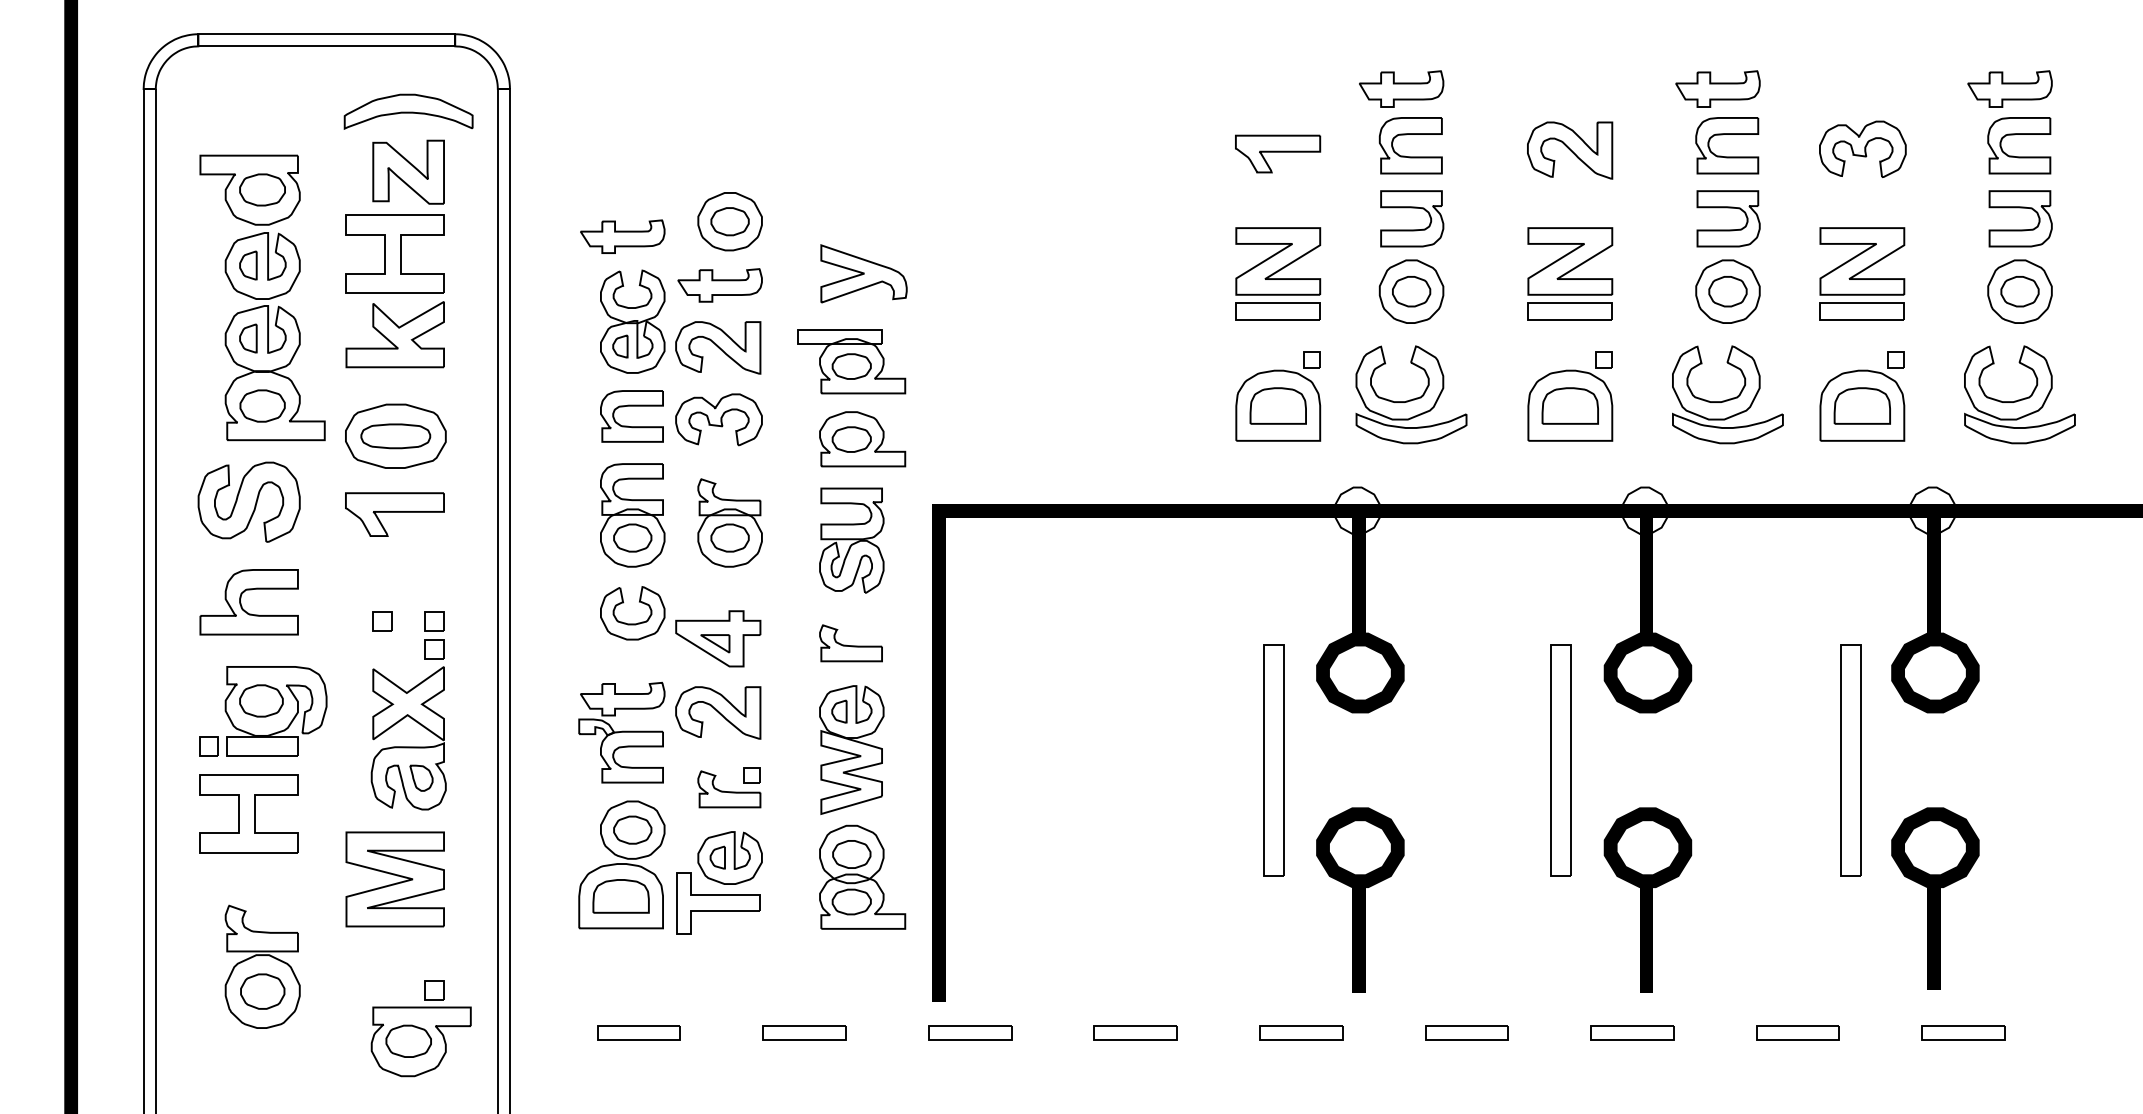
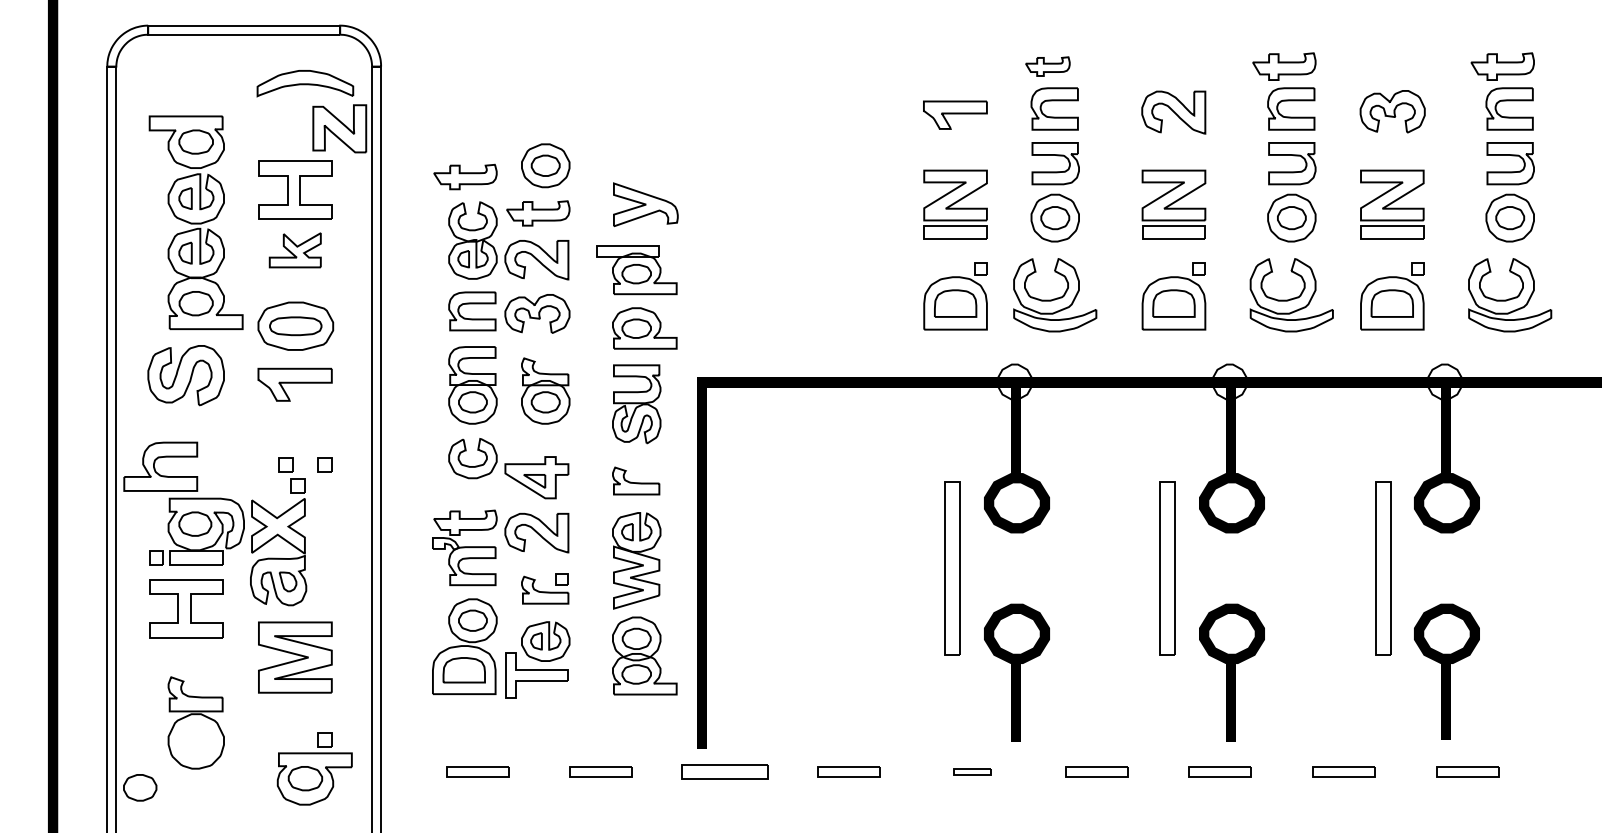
part: (1401, 88) -> (1047, 66), size x0.7
part: (408, 171) -> (339, 128), moved
part: (394, 334) -> (294, 250), size x0.7
part: (241, 603) -> (154, 467), moved
part: (410, 718) -> (279, 537), moved
part: (262, 991) -> (140, 787), moved
part: (970, 1032) -> (725, 772), size x1.4
part: (1301, 1032) -> (972, 772), size x0.6

